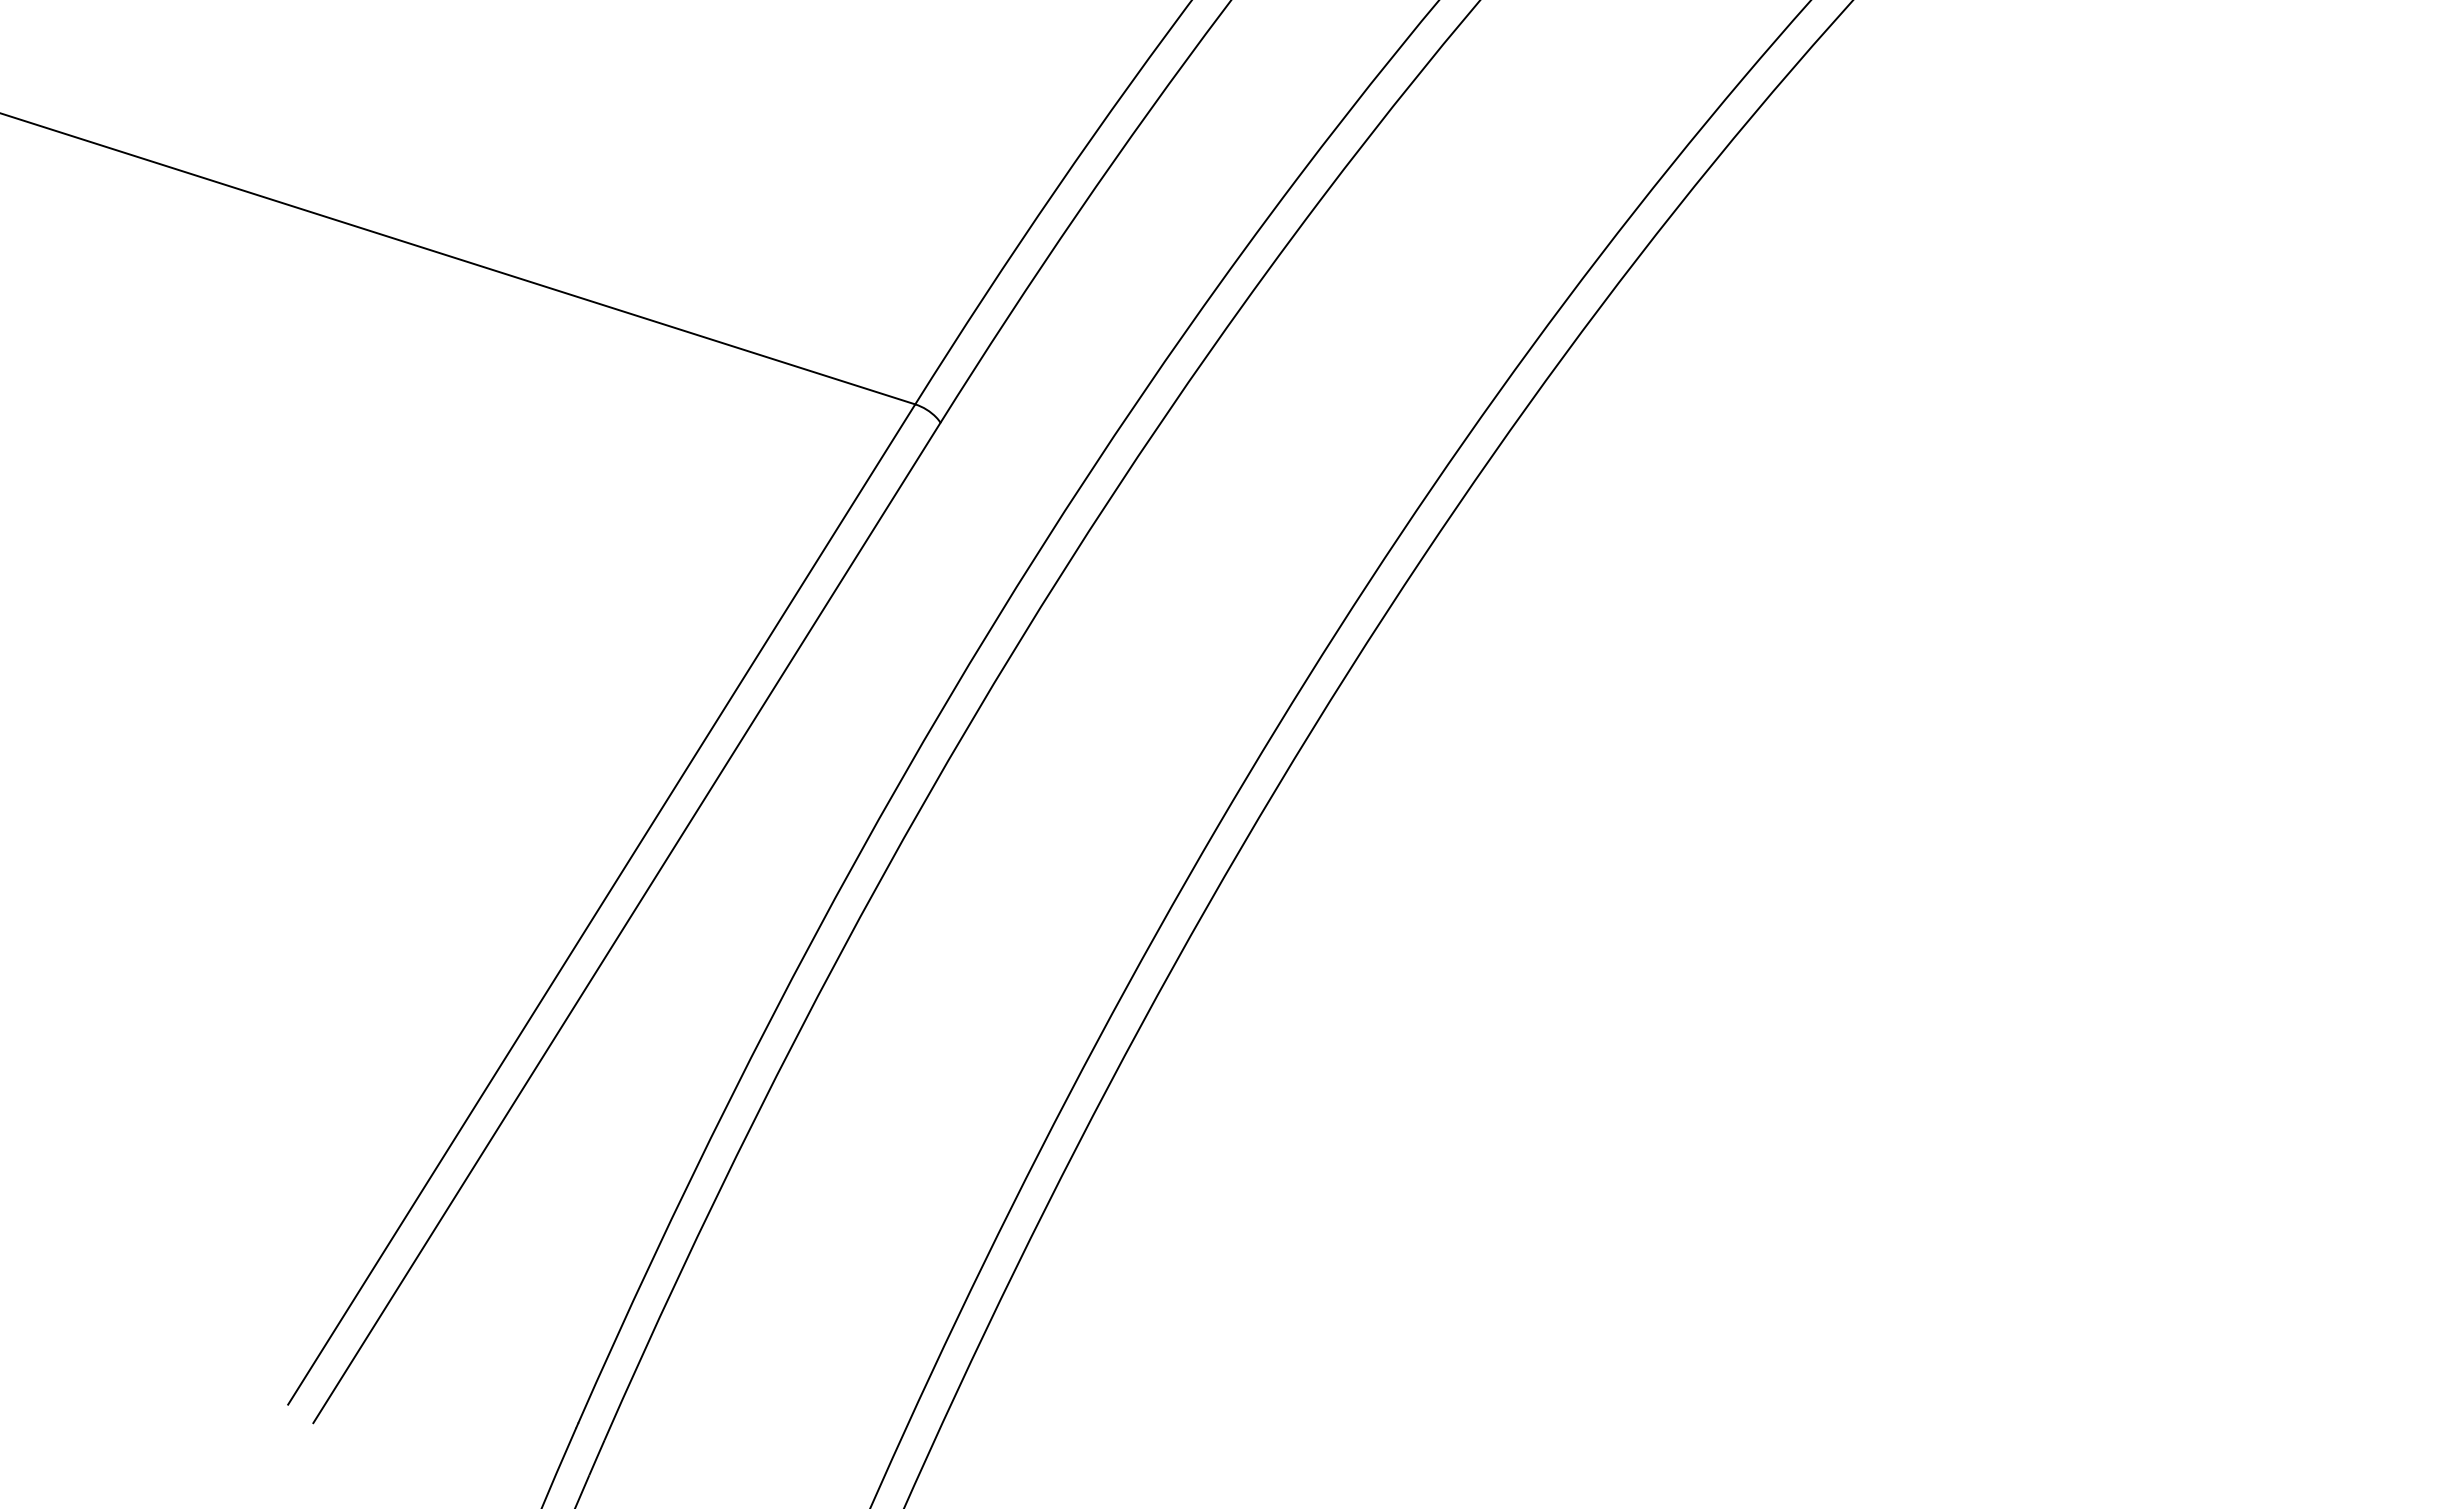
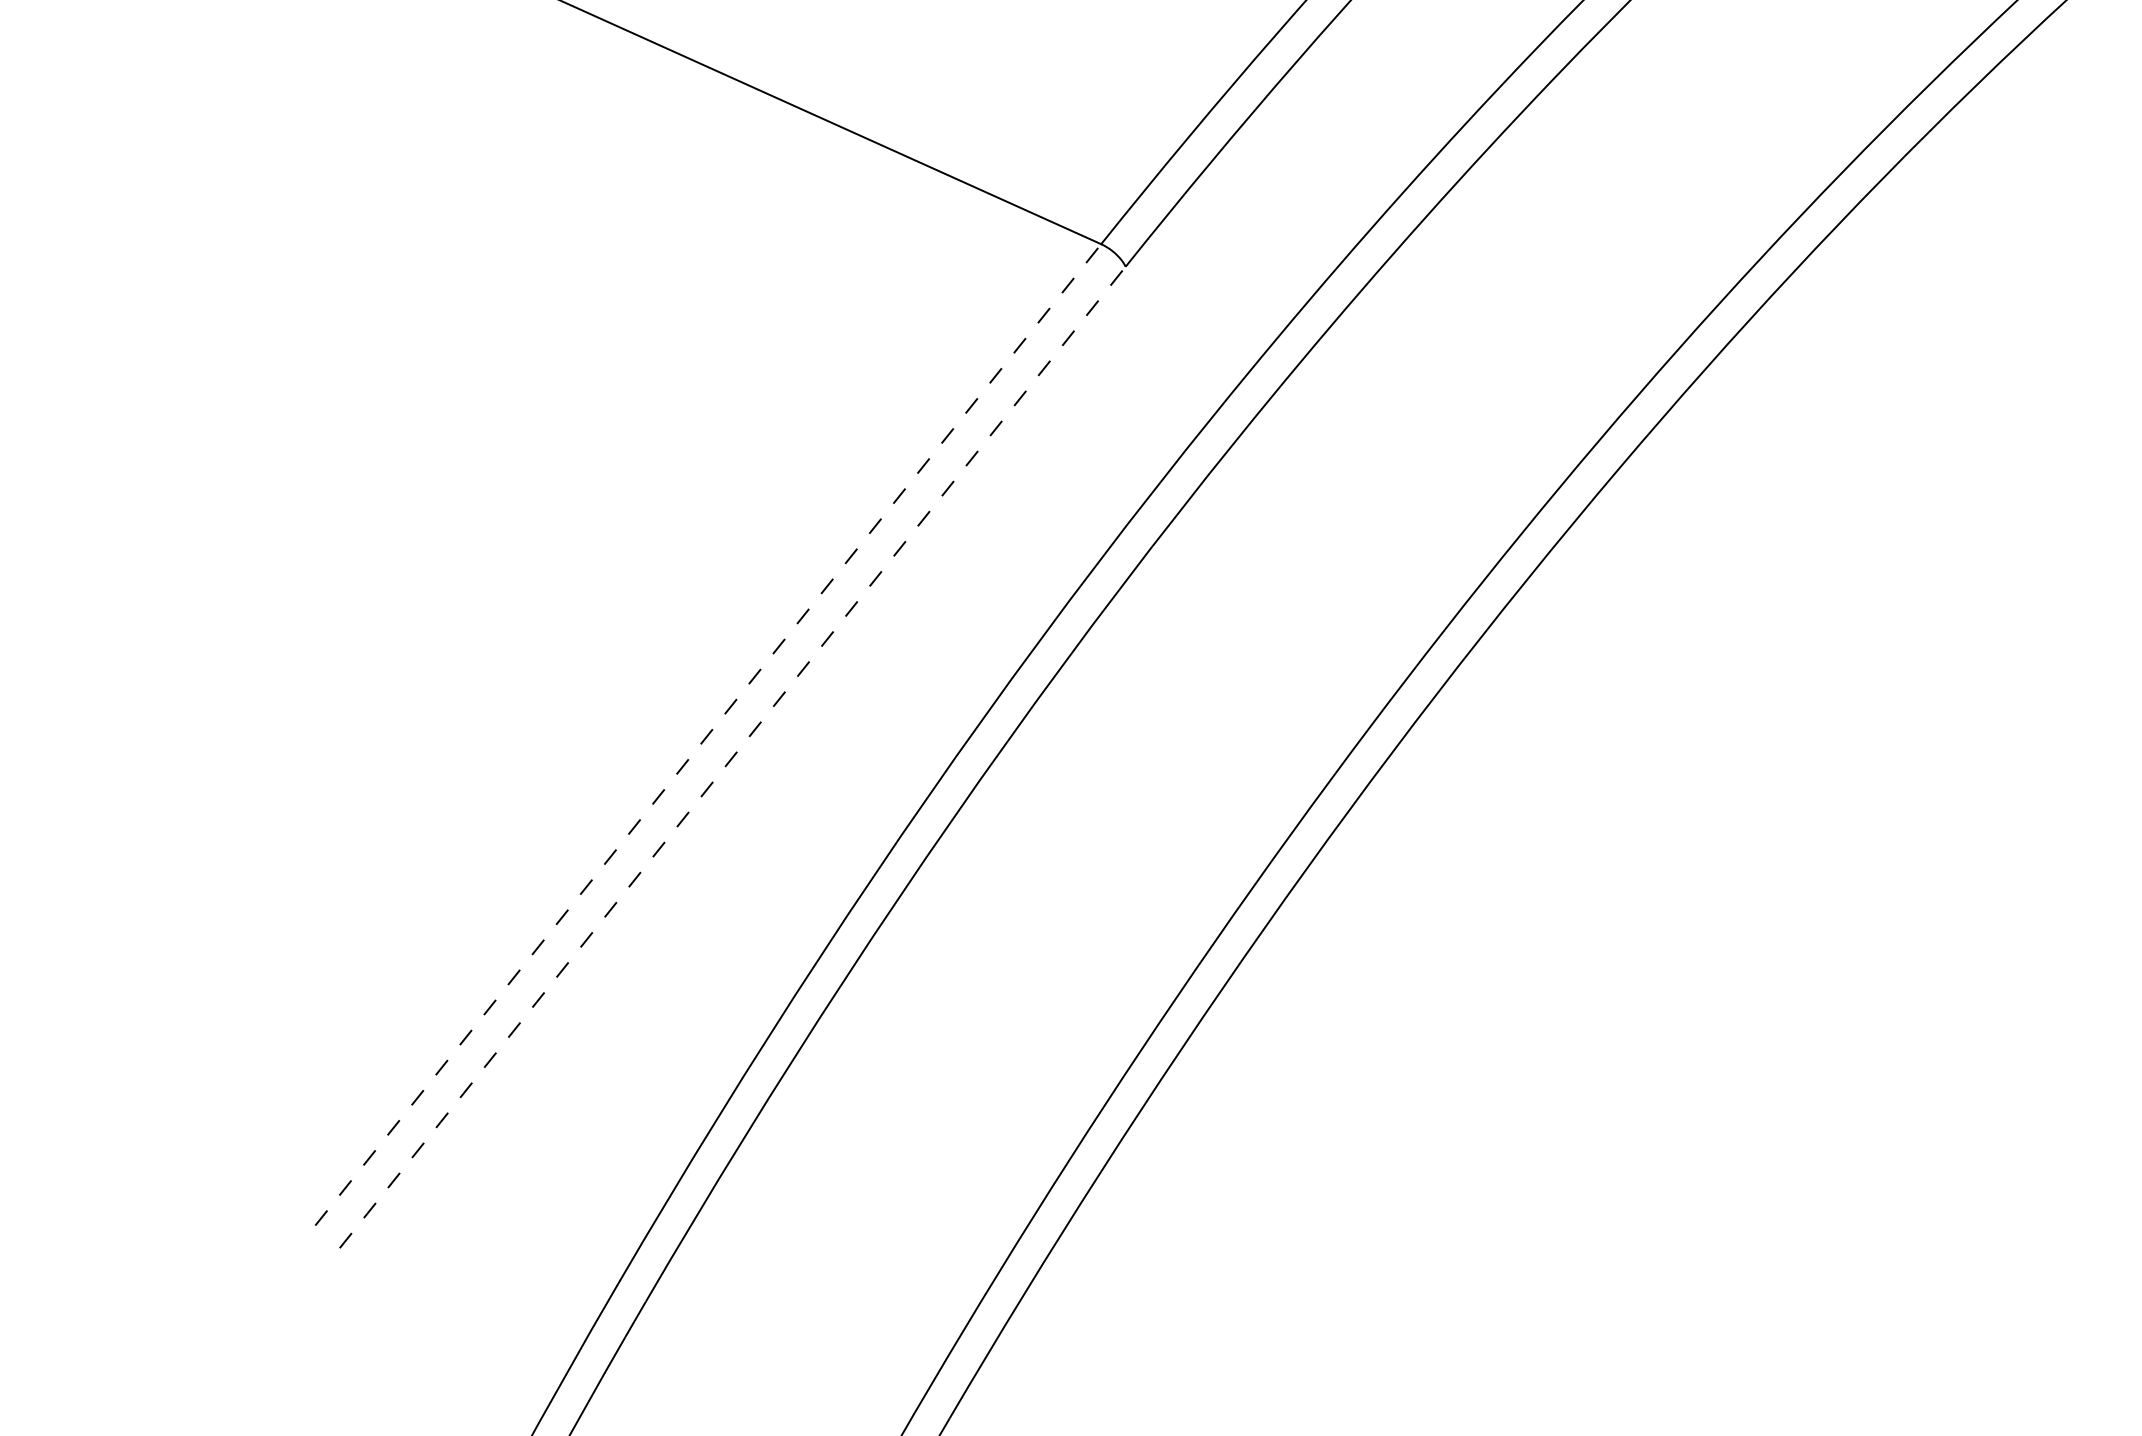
line: (601, 904) -> (708, 734), solid -> dashed
line: (627, 922) -> (733, 757), solid -> dashed

